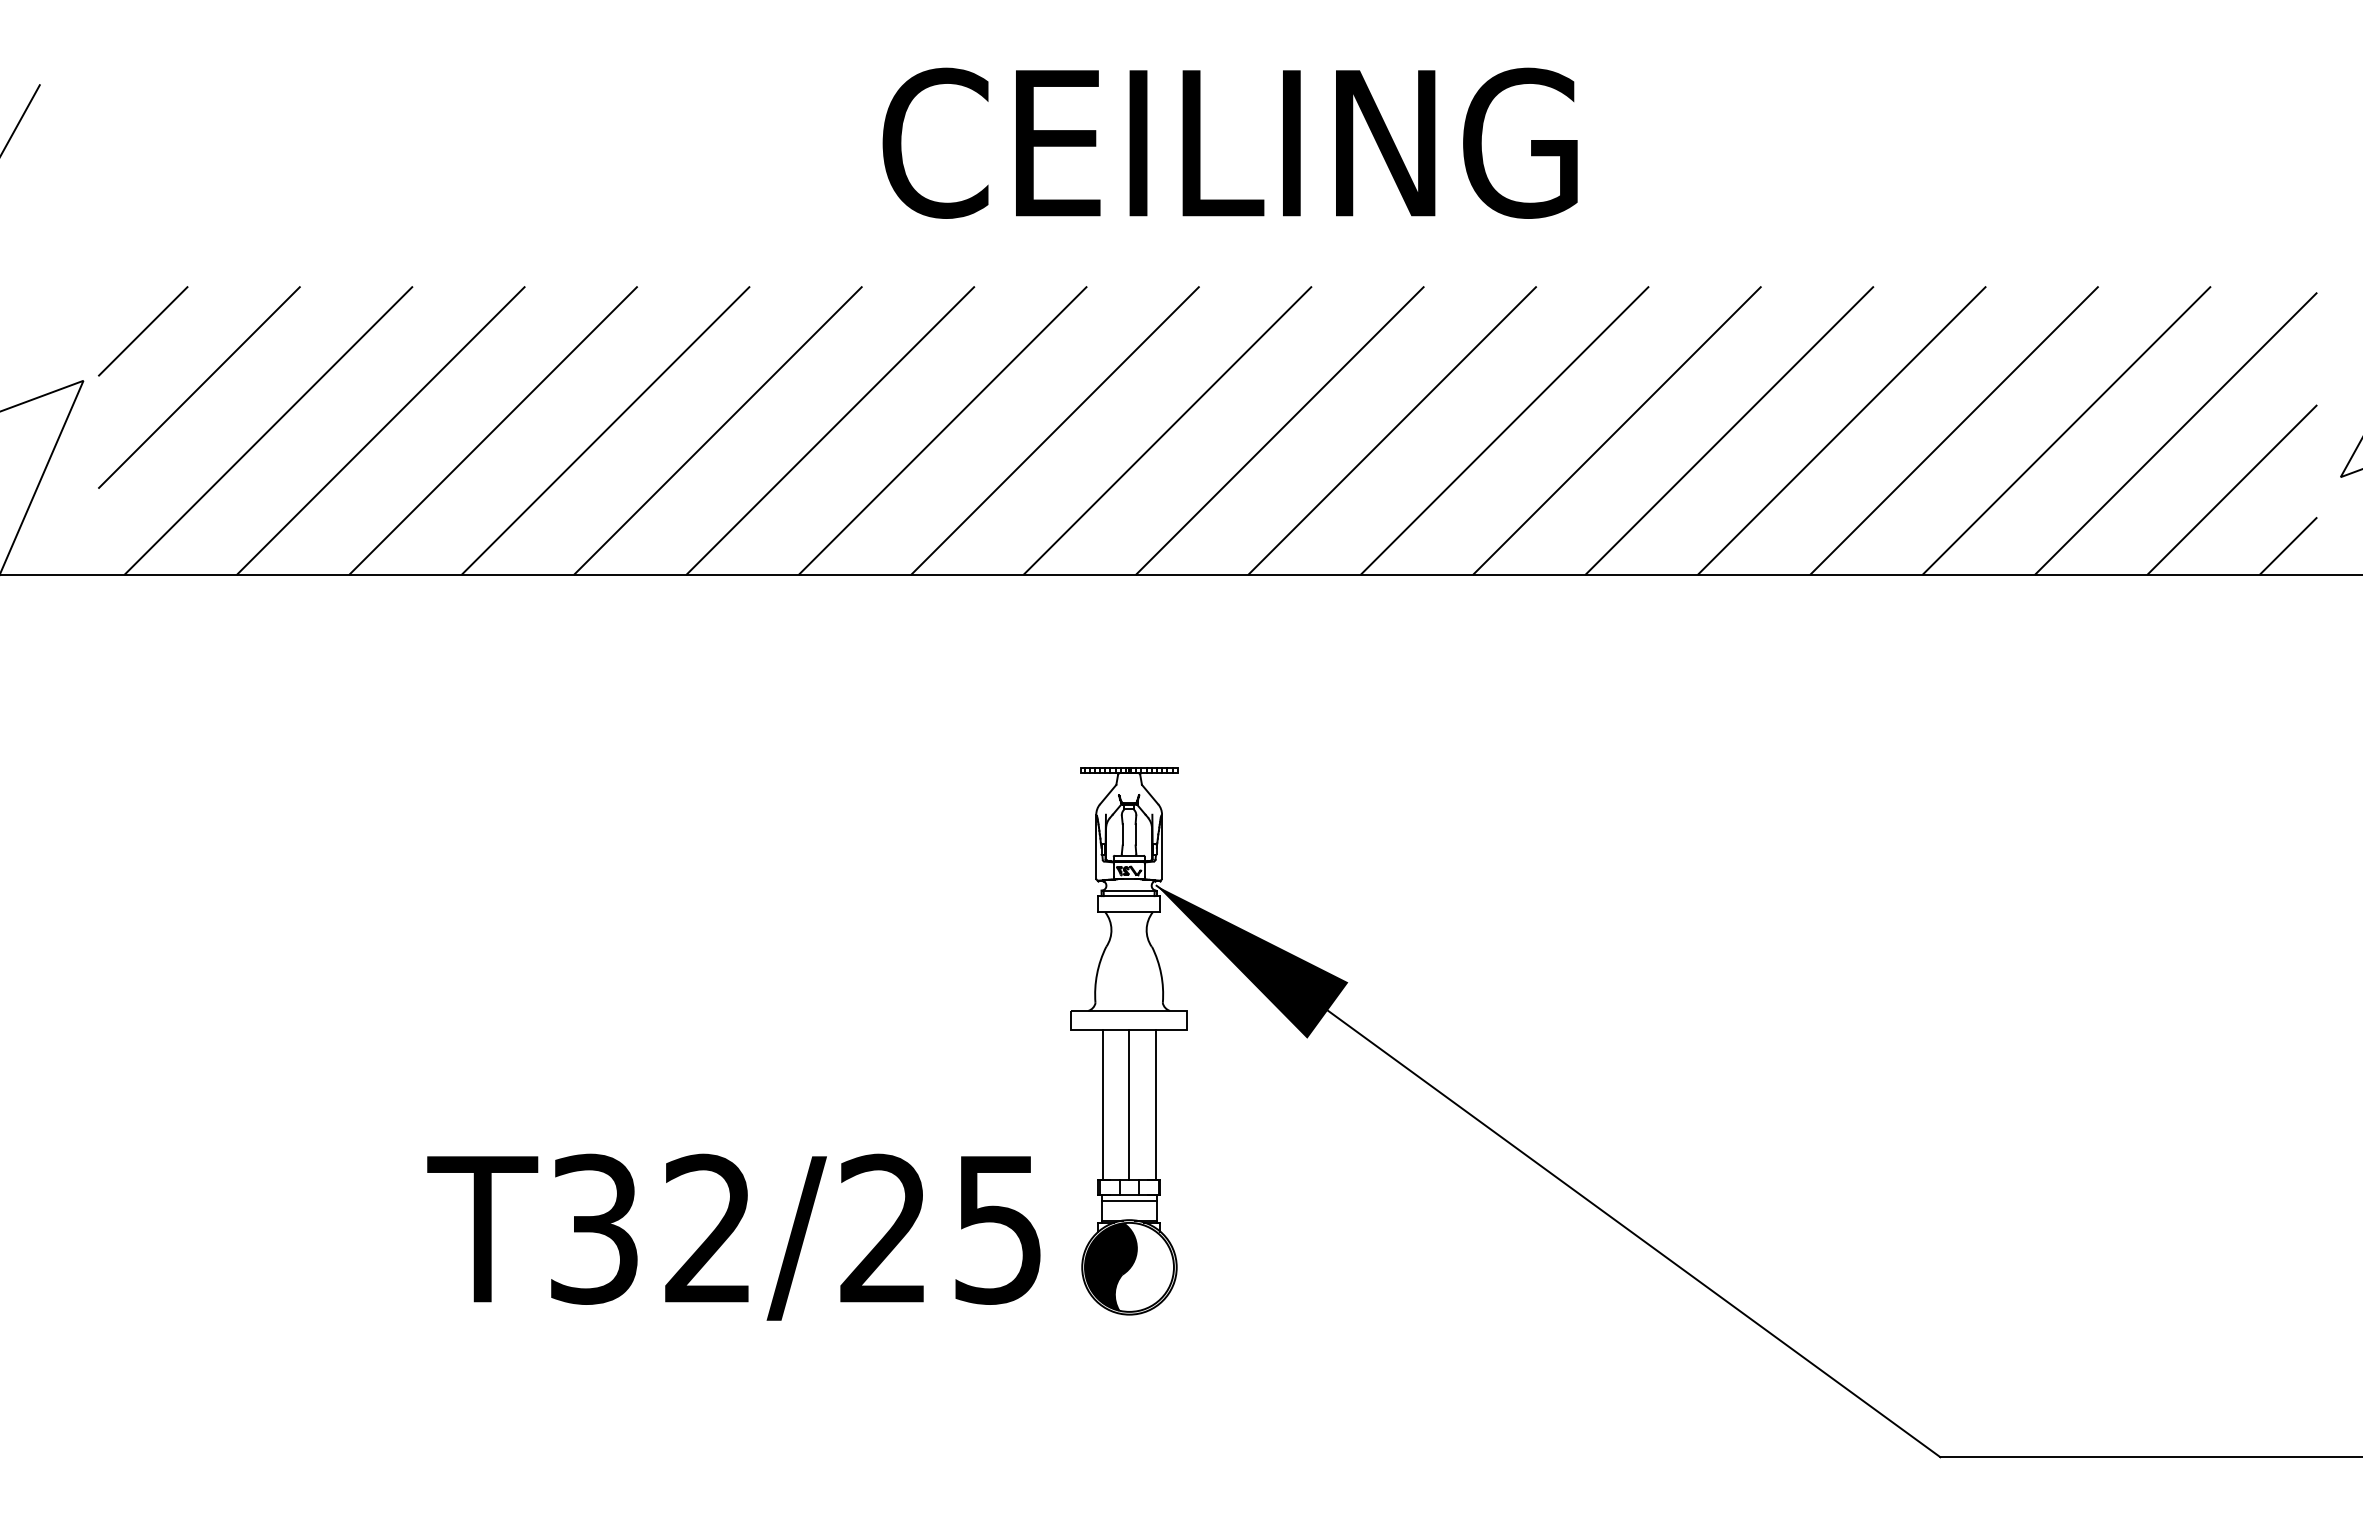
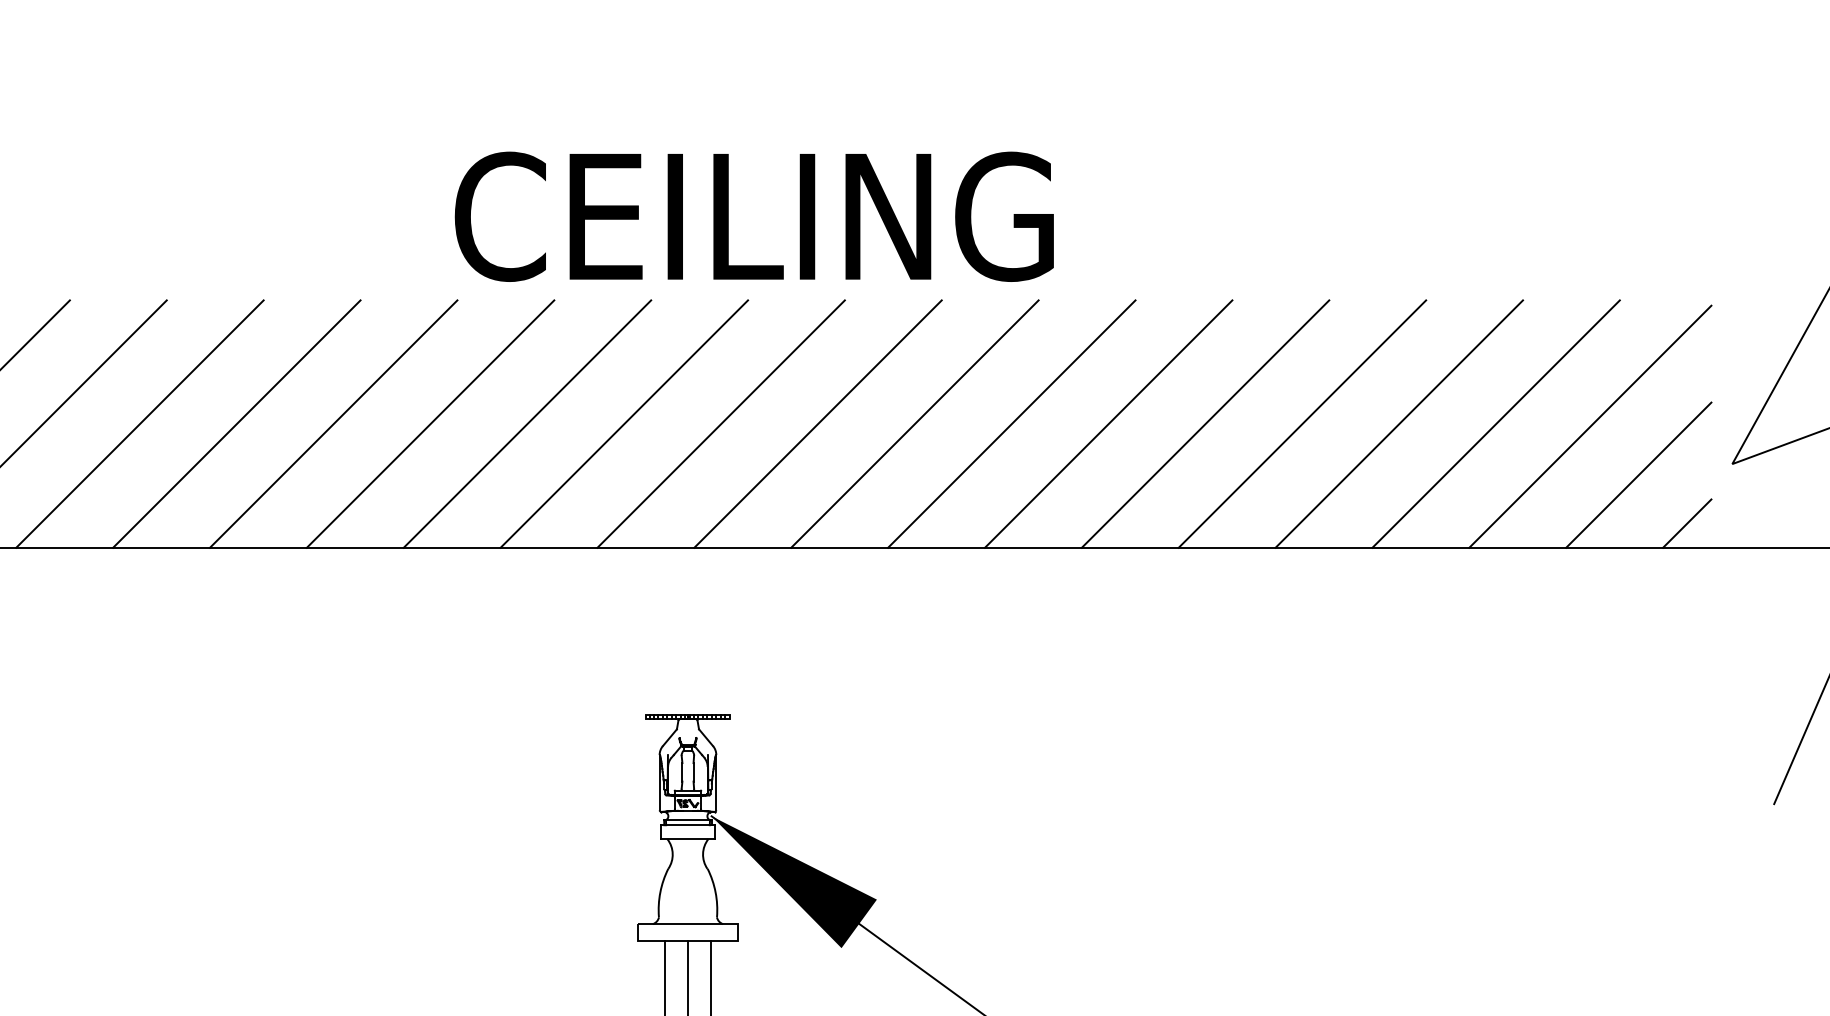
text: (1229, 142) -> (753, 216), moved

